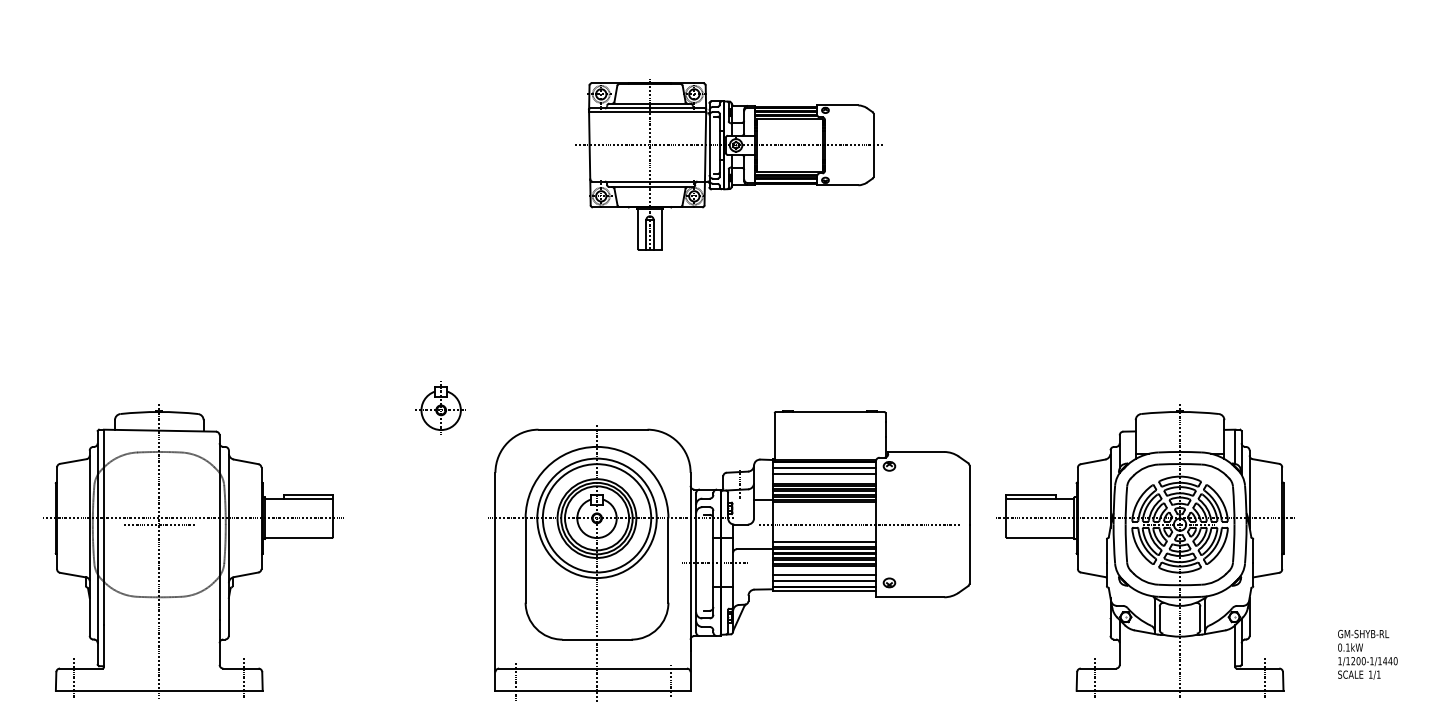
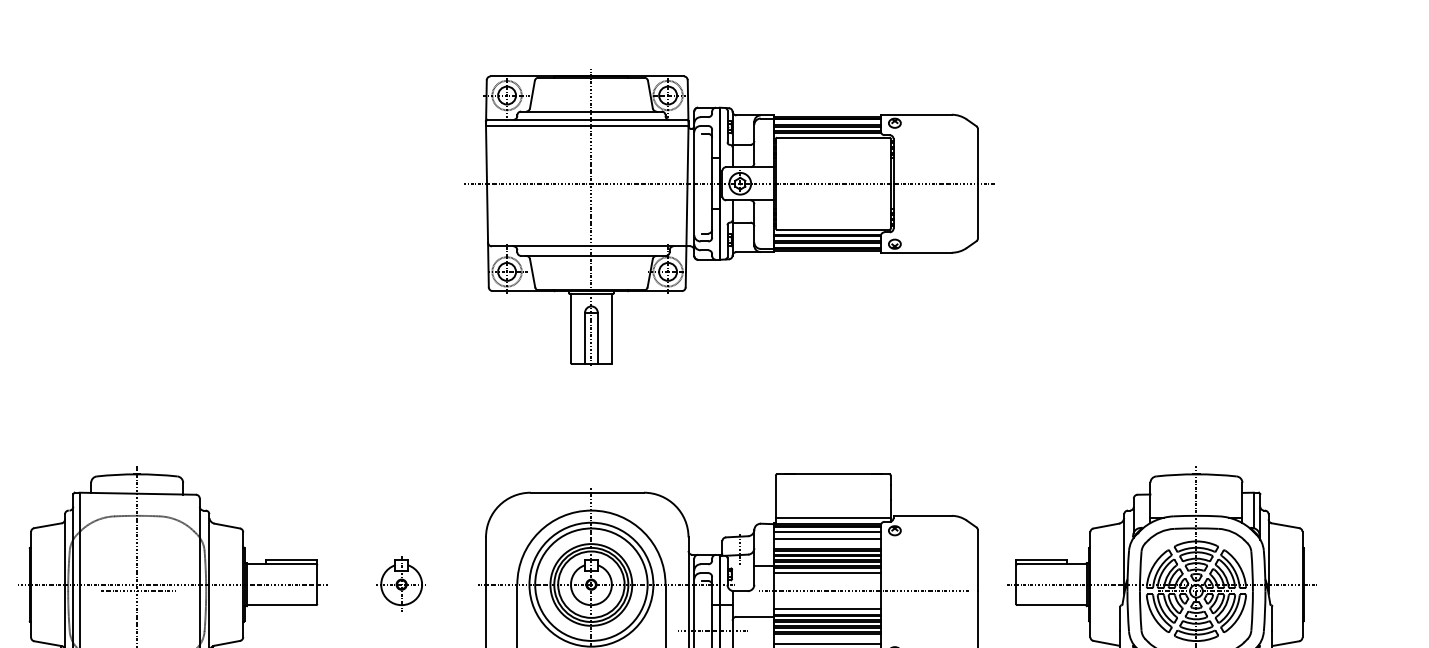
part: (729, 165) -> (728, 218), size x1.67
part: (440, 407) -> (400, 581), moved
line: (829, 453) -> (832, 517), added
line: (823, 507) -> (826, 573), added

